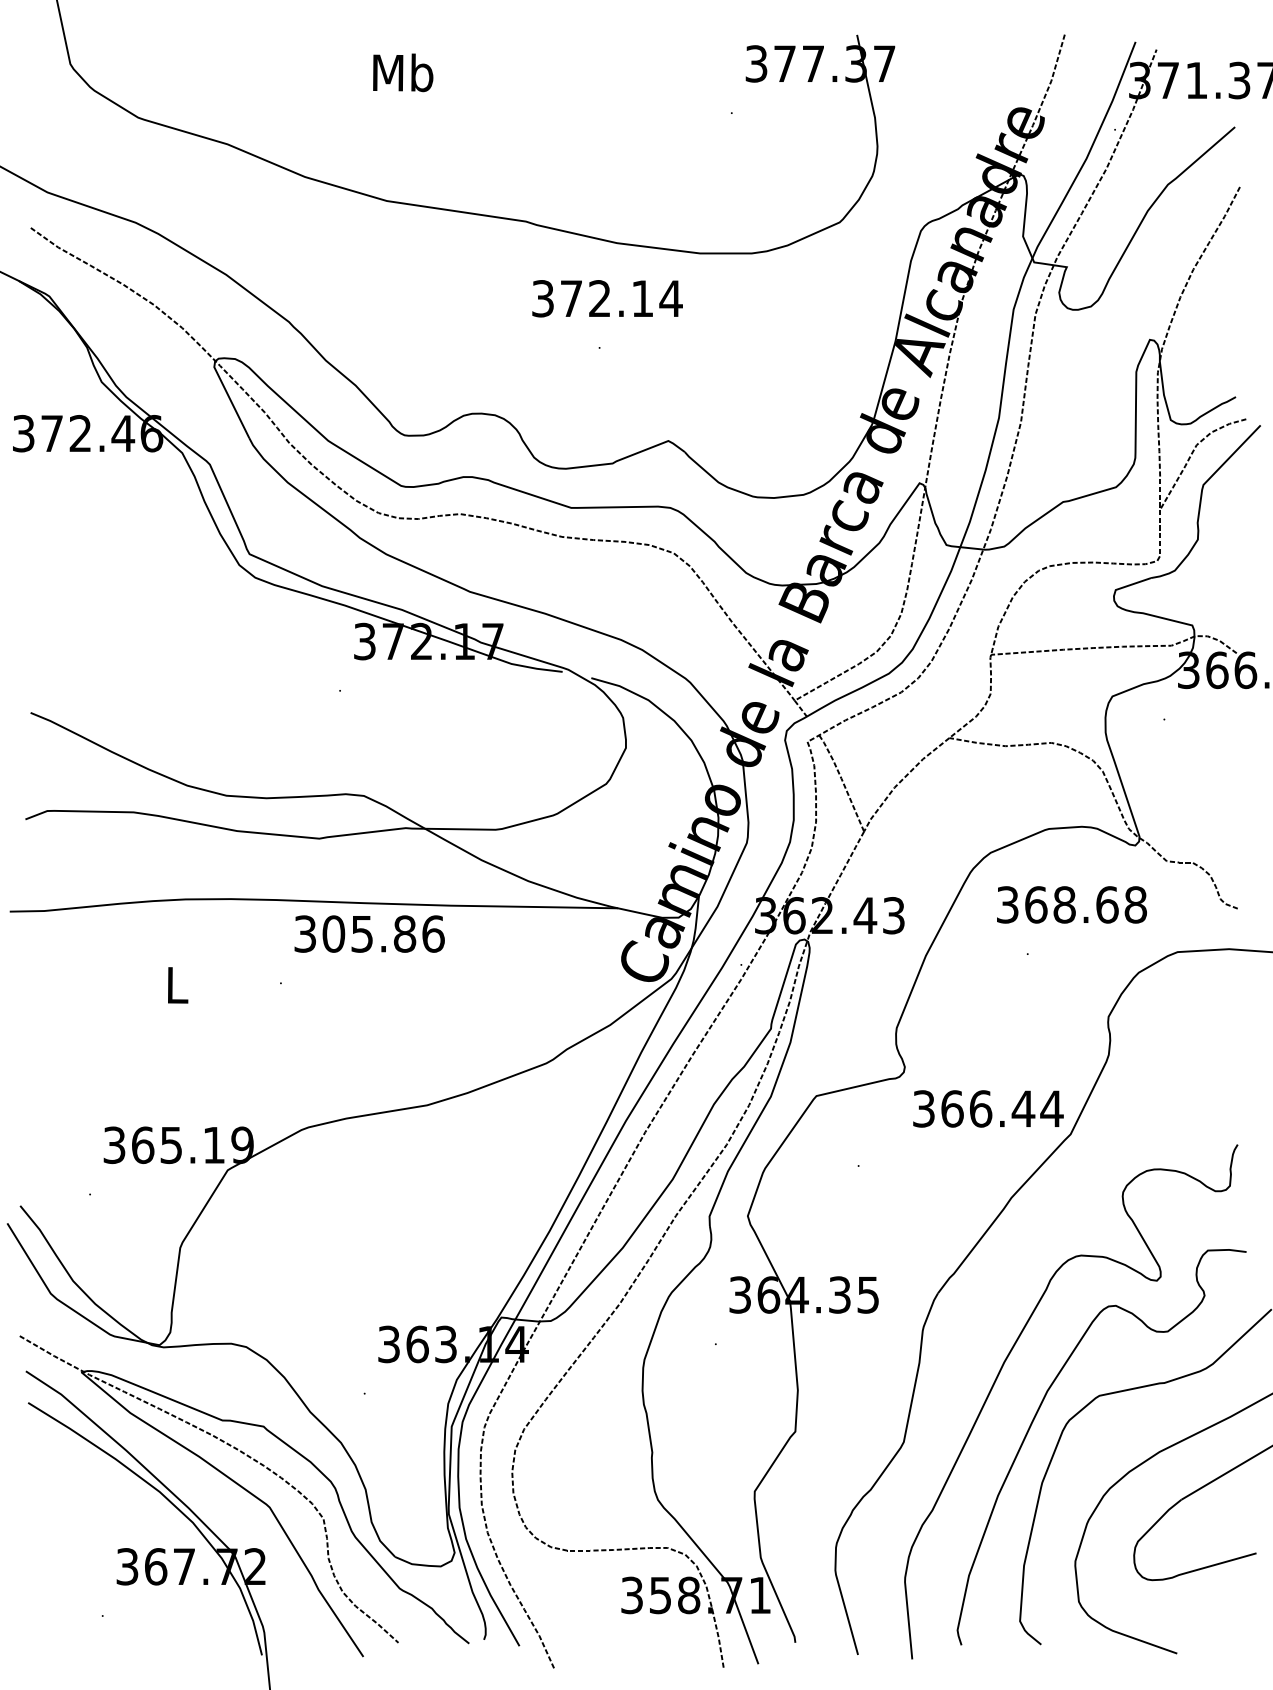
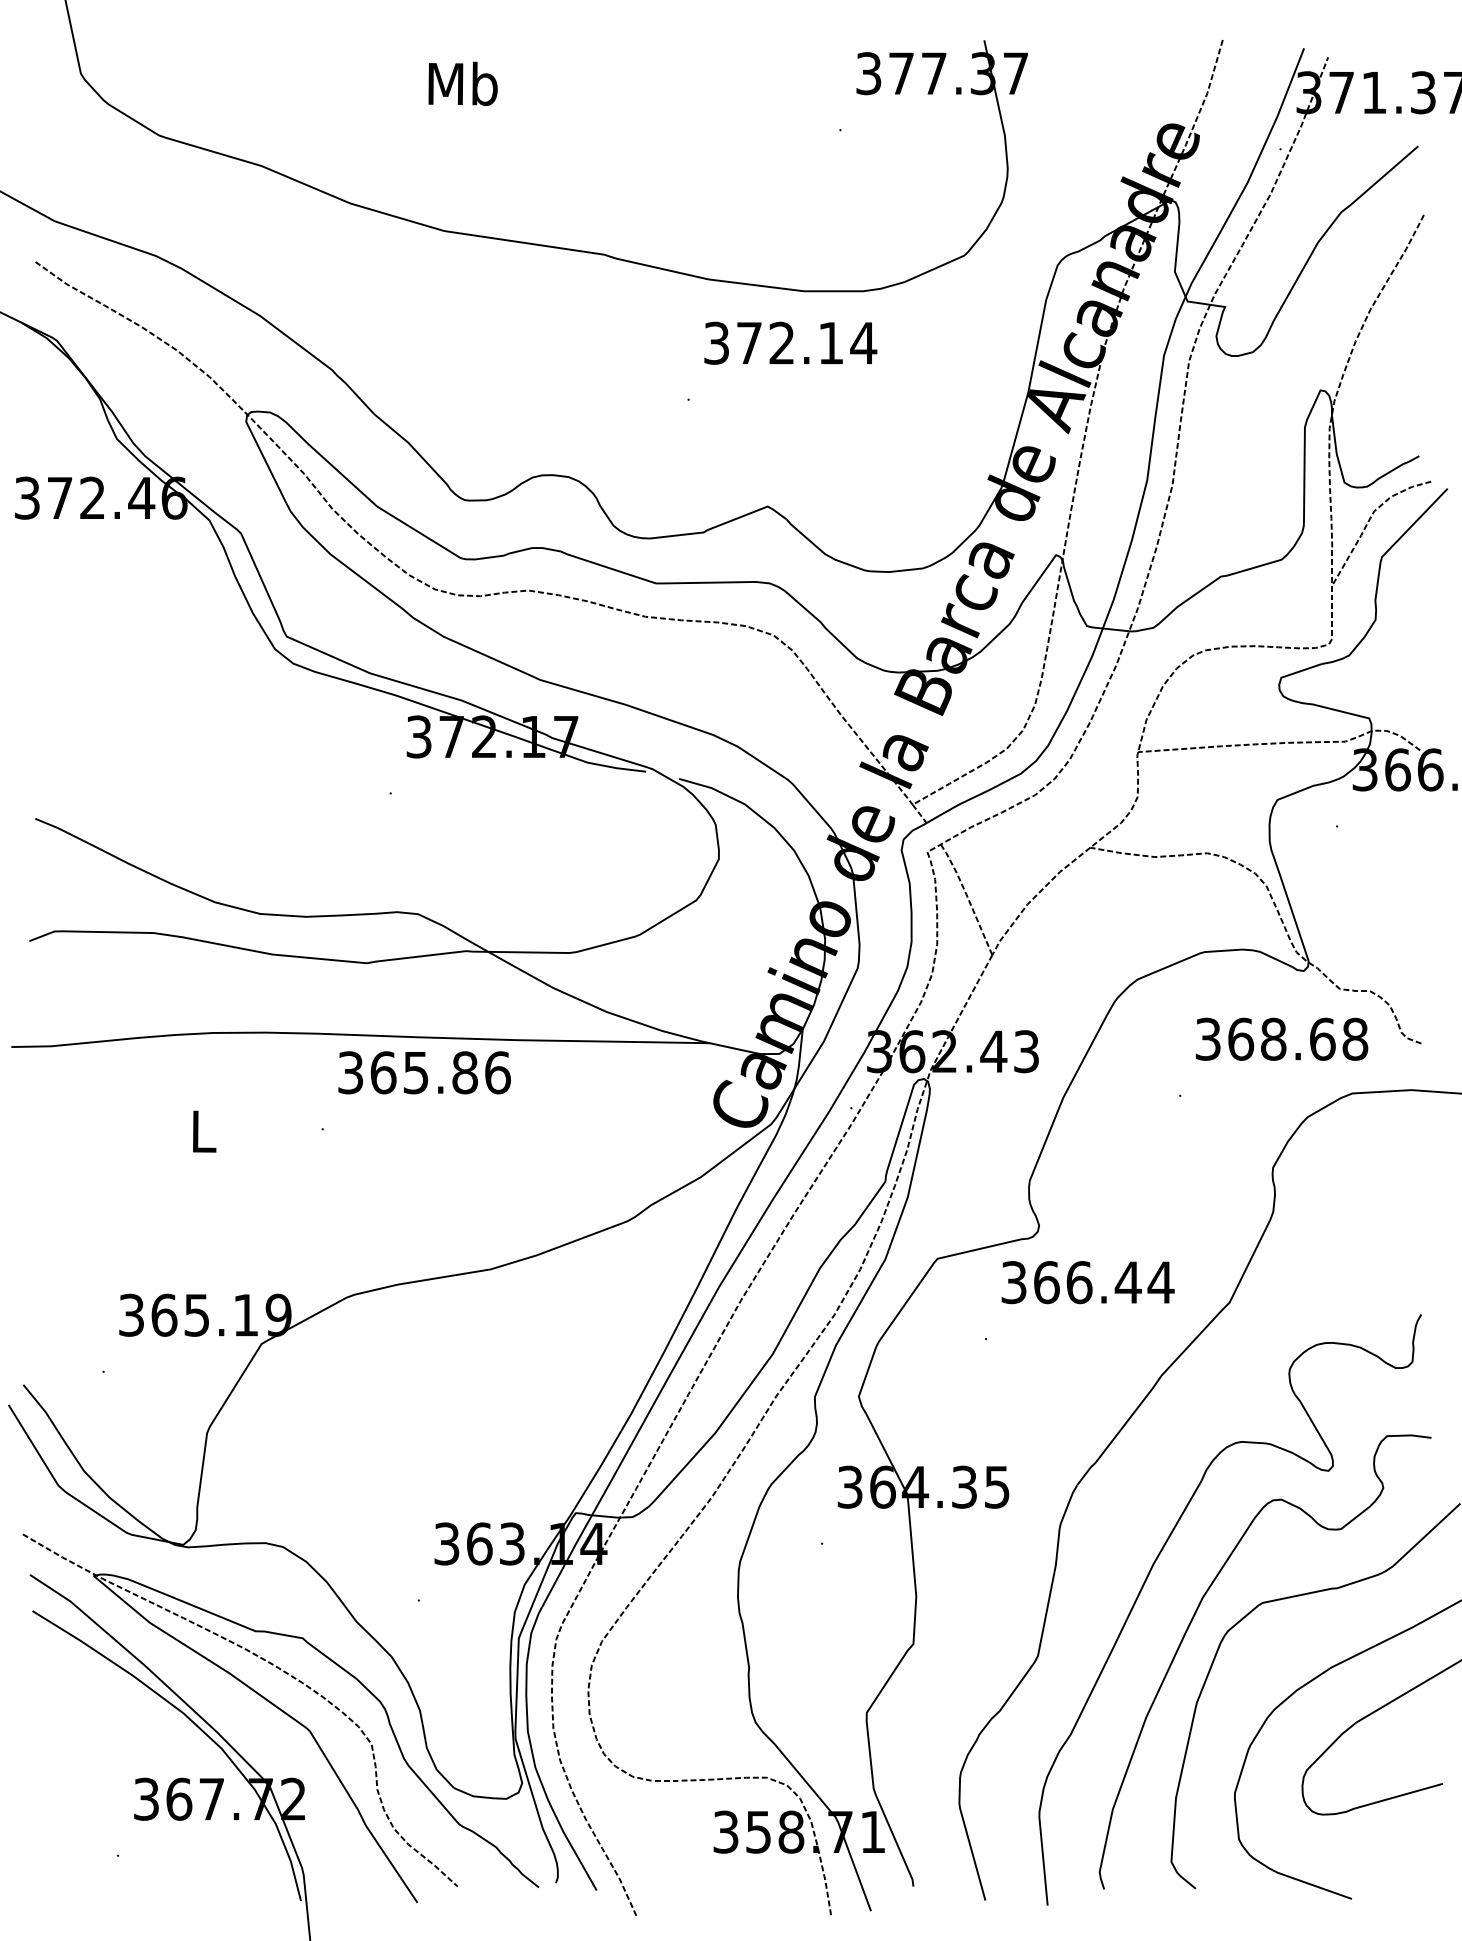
text: (607, 298) -> (790, 342), moved
text: (1072, 904) -> (1282, 1038), moved
text: (333, 933) -> (383, 1072), 305.86 -> 365.86
text: (987, 1108) -> (1087, 1282), moved

